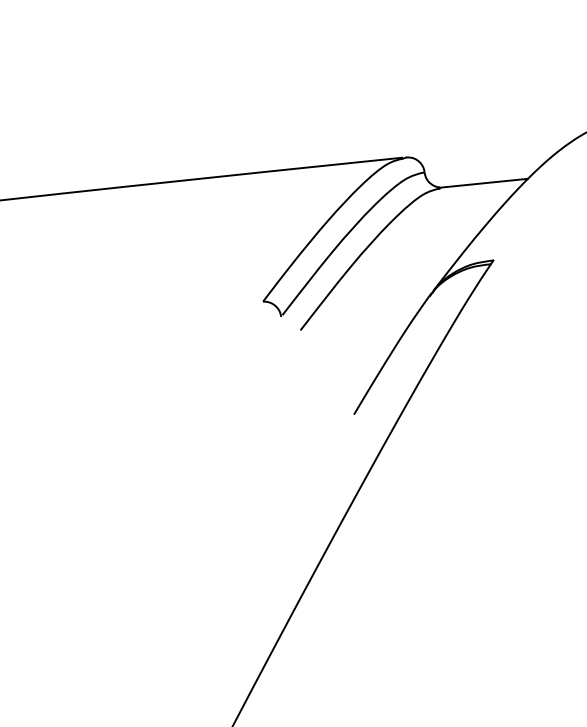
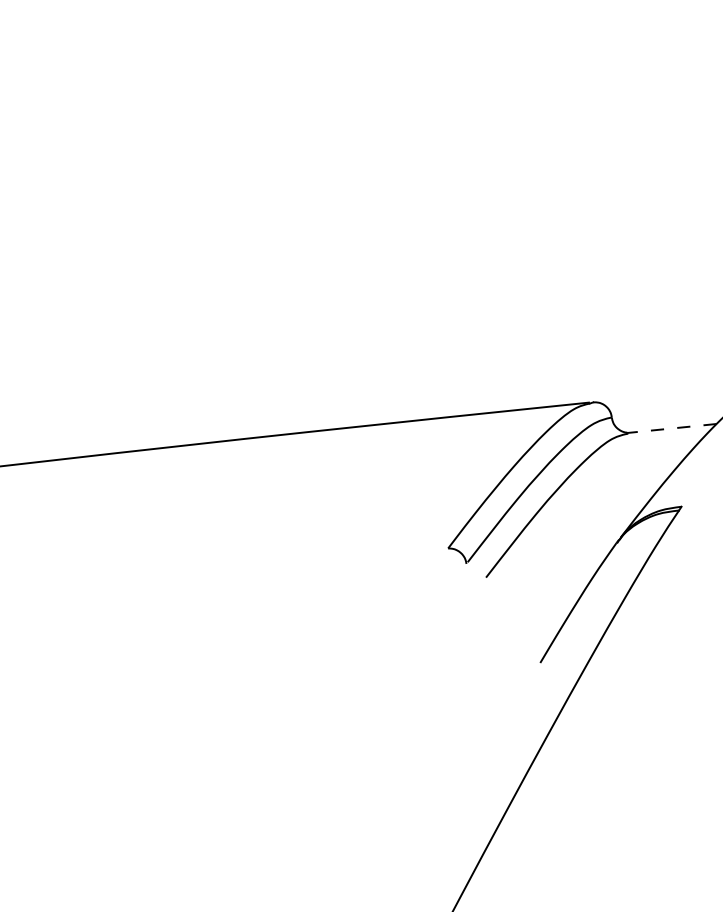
line: (483, 183) -> (671, 428), solid -> dashed

